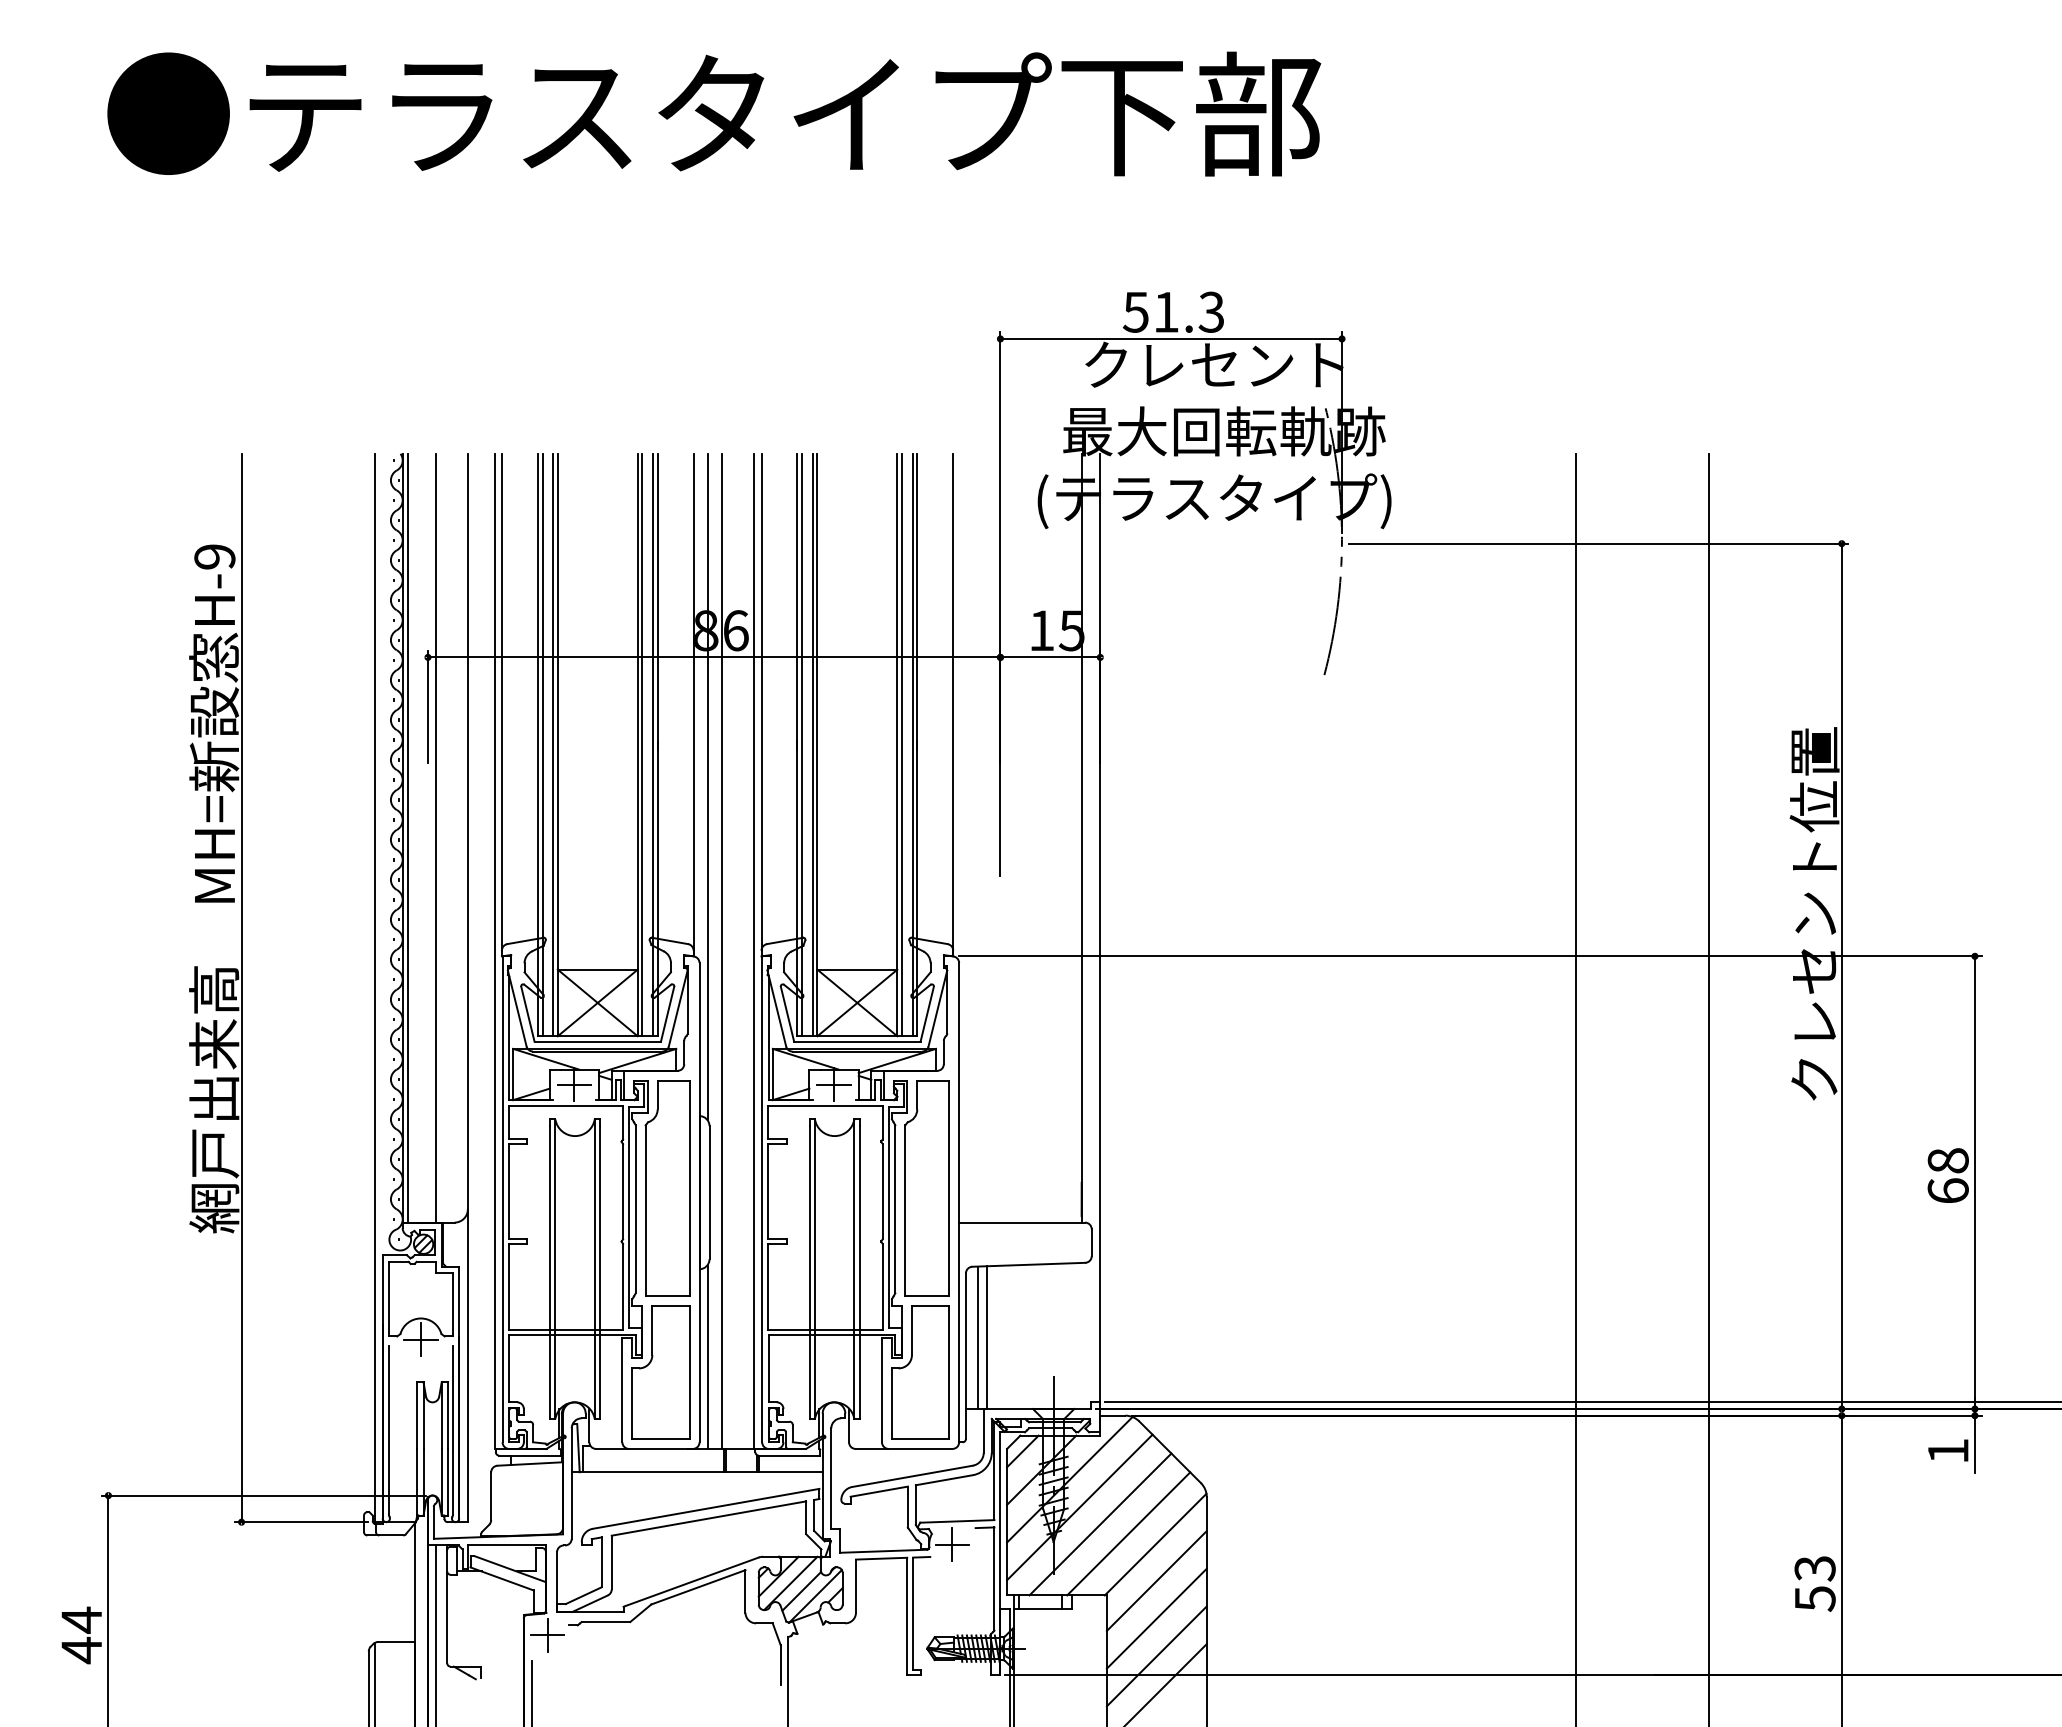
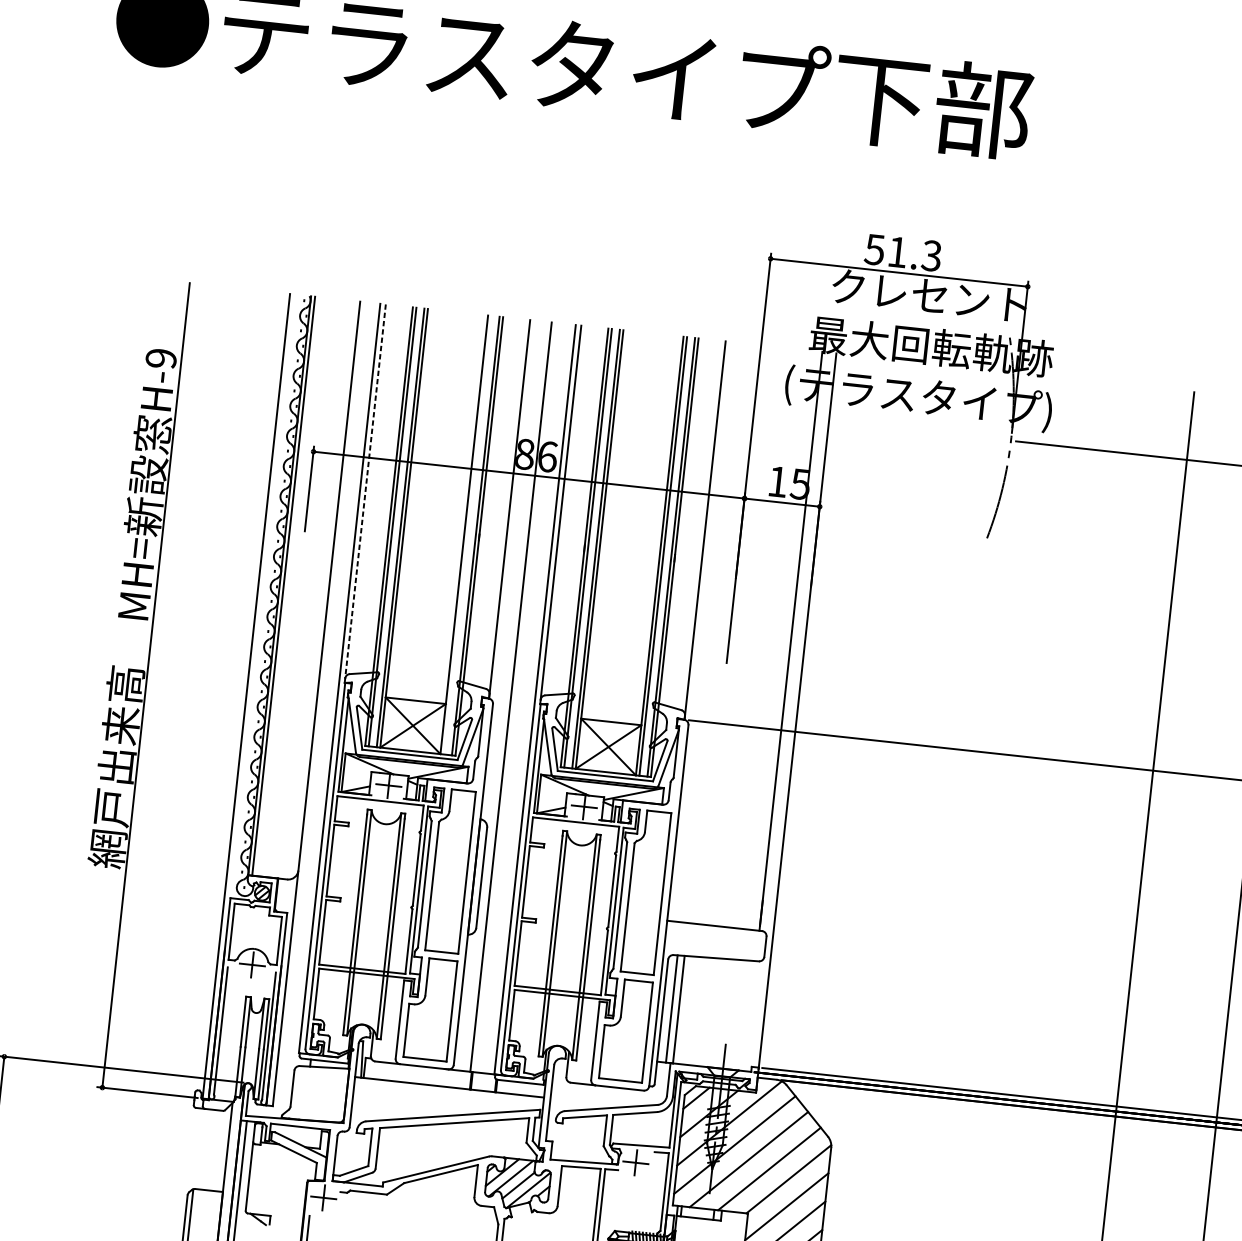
line: (501, 702) -> (365, 491), solid -> dashed
line: (642, 744) -> (467, 534), removed
line: (707, 786) -> (513, 571), removed
line: (435, 837) -> (304, 587), removed
line: (707, 1356) -> (466, 1000), removed

